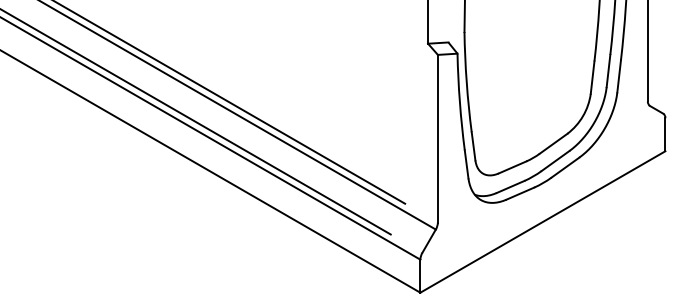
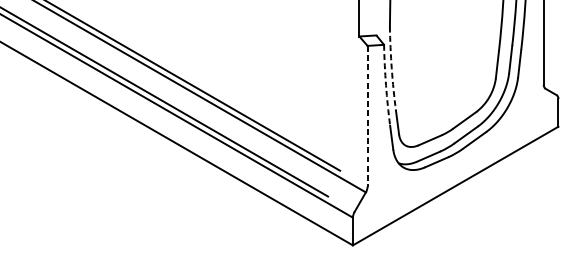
arc: (466, 82) -> (391, 69), solid -> dashed
arc: (459, 102) -> (385, 85), solid -> dashed
line: (437, 138) -> (367, 116), solid -> dashed

